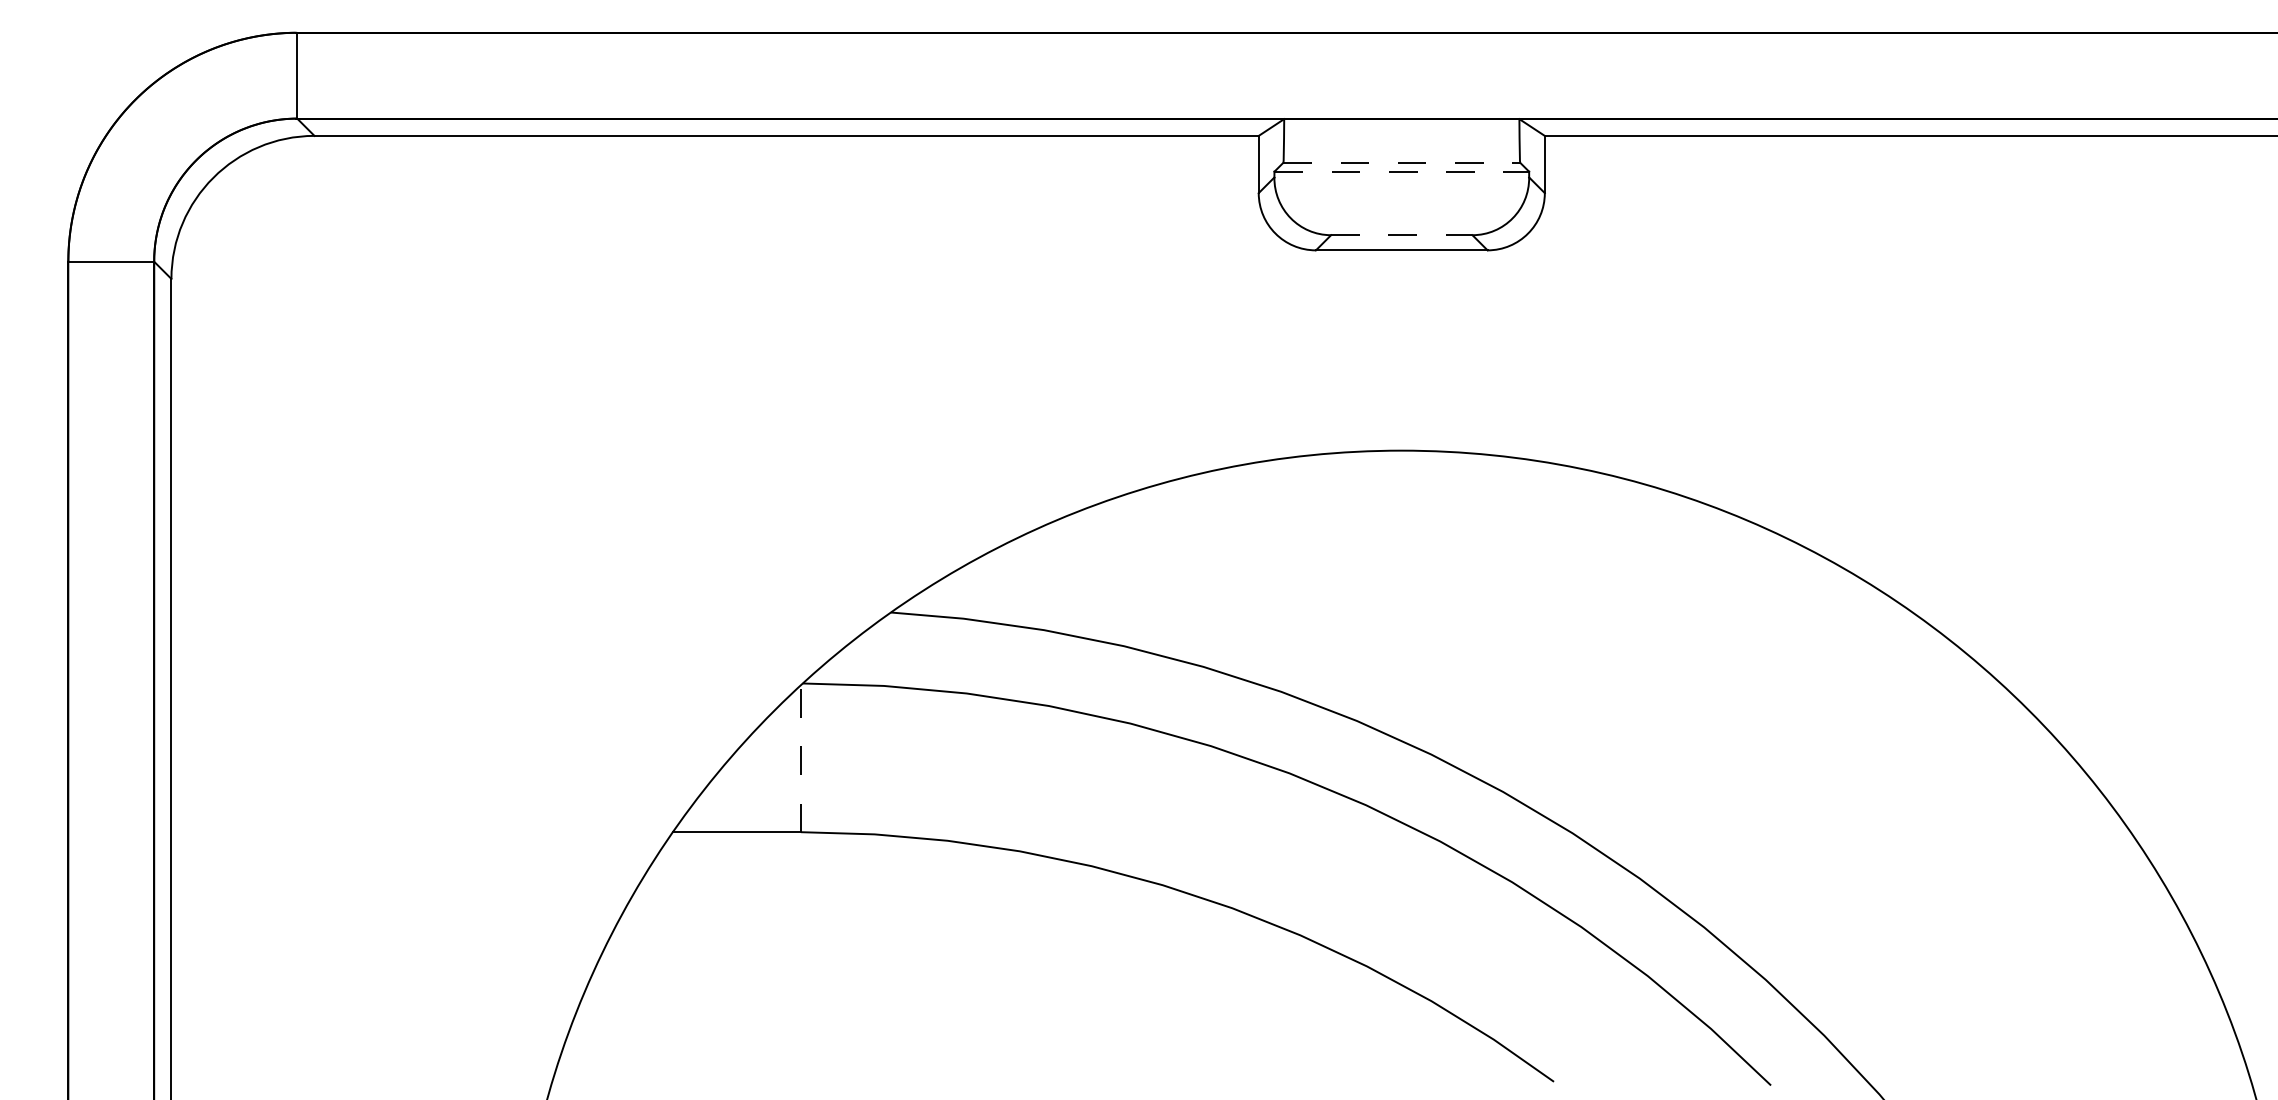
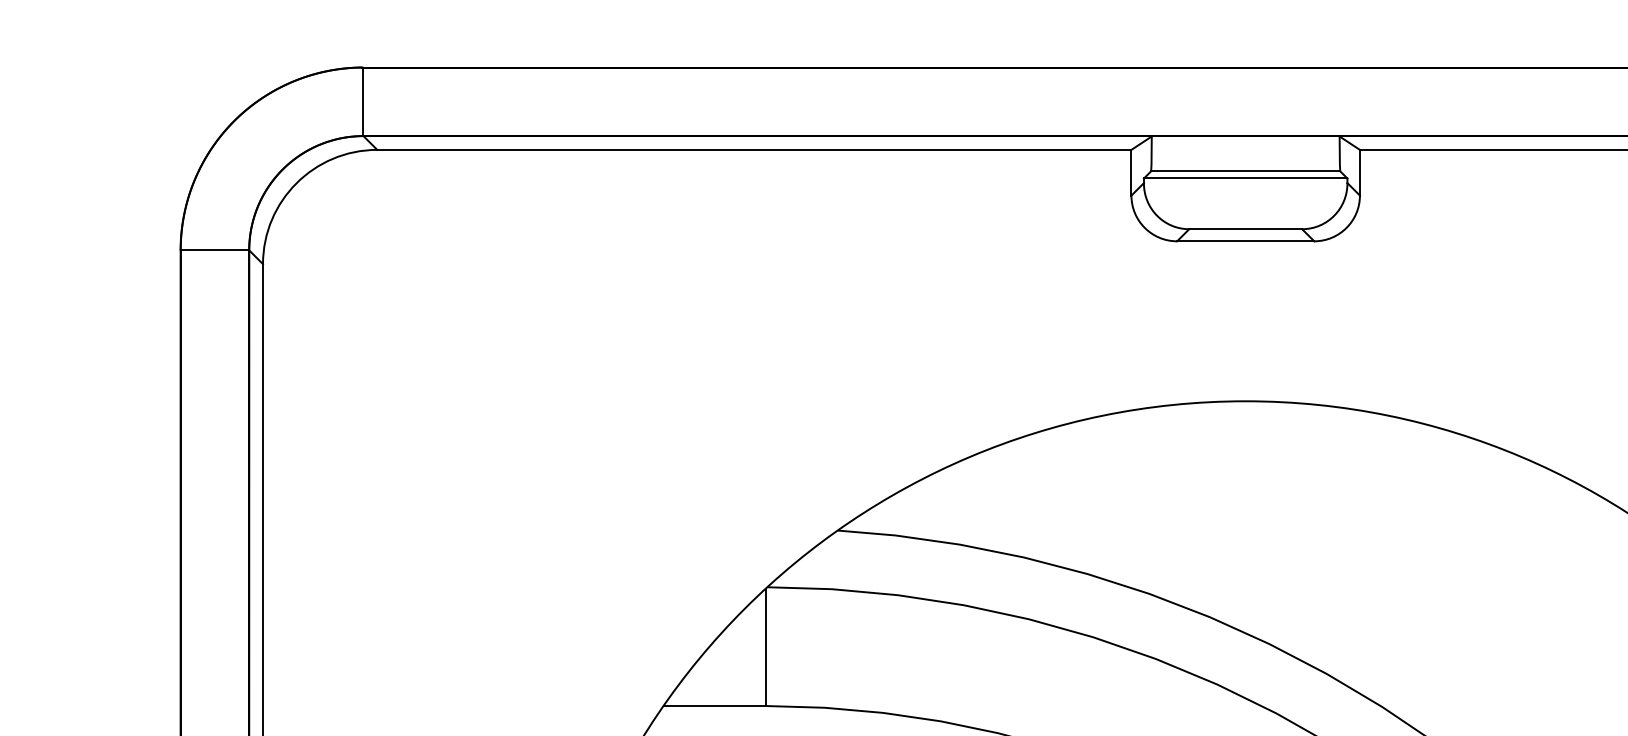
line: (1402, 162) -> (1246, 171), dashed -> solid
line: (1402, 171) -> (1246, 178), dashed -> solid
line: (1401, 235) -> (1245, 229), dashed -> solid
line: (800, 758) -> (765, 647), dashed -> solid

